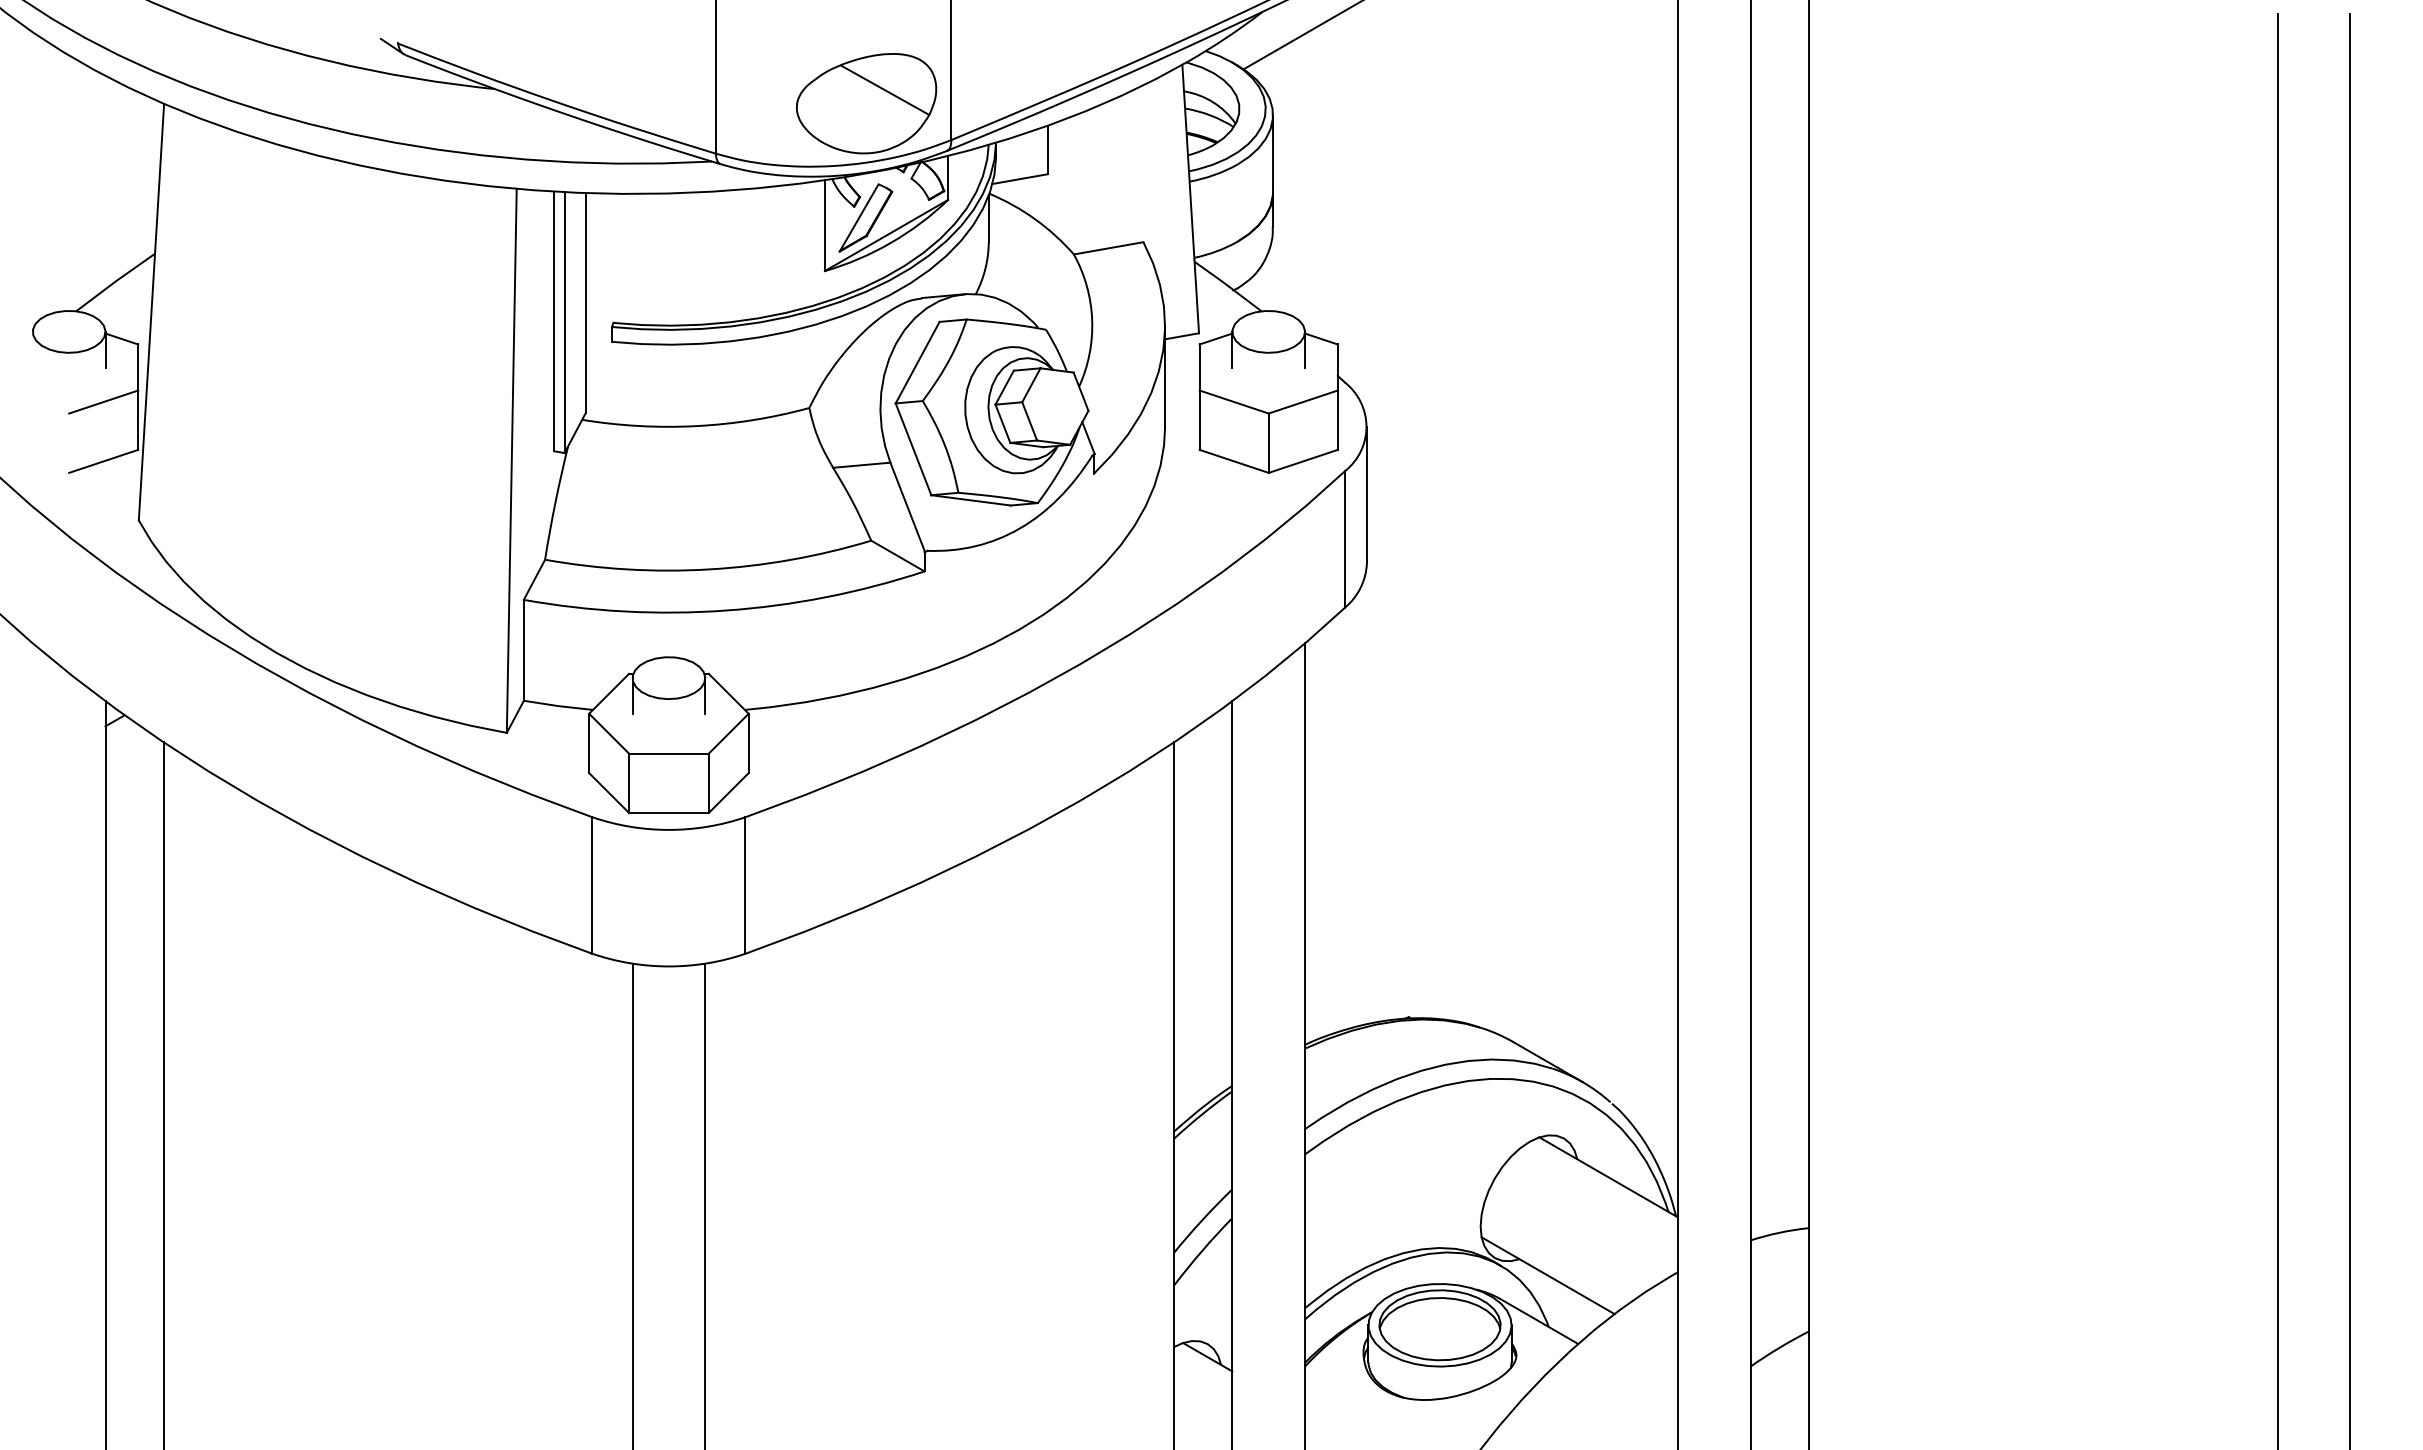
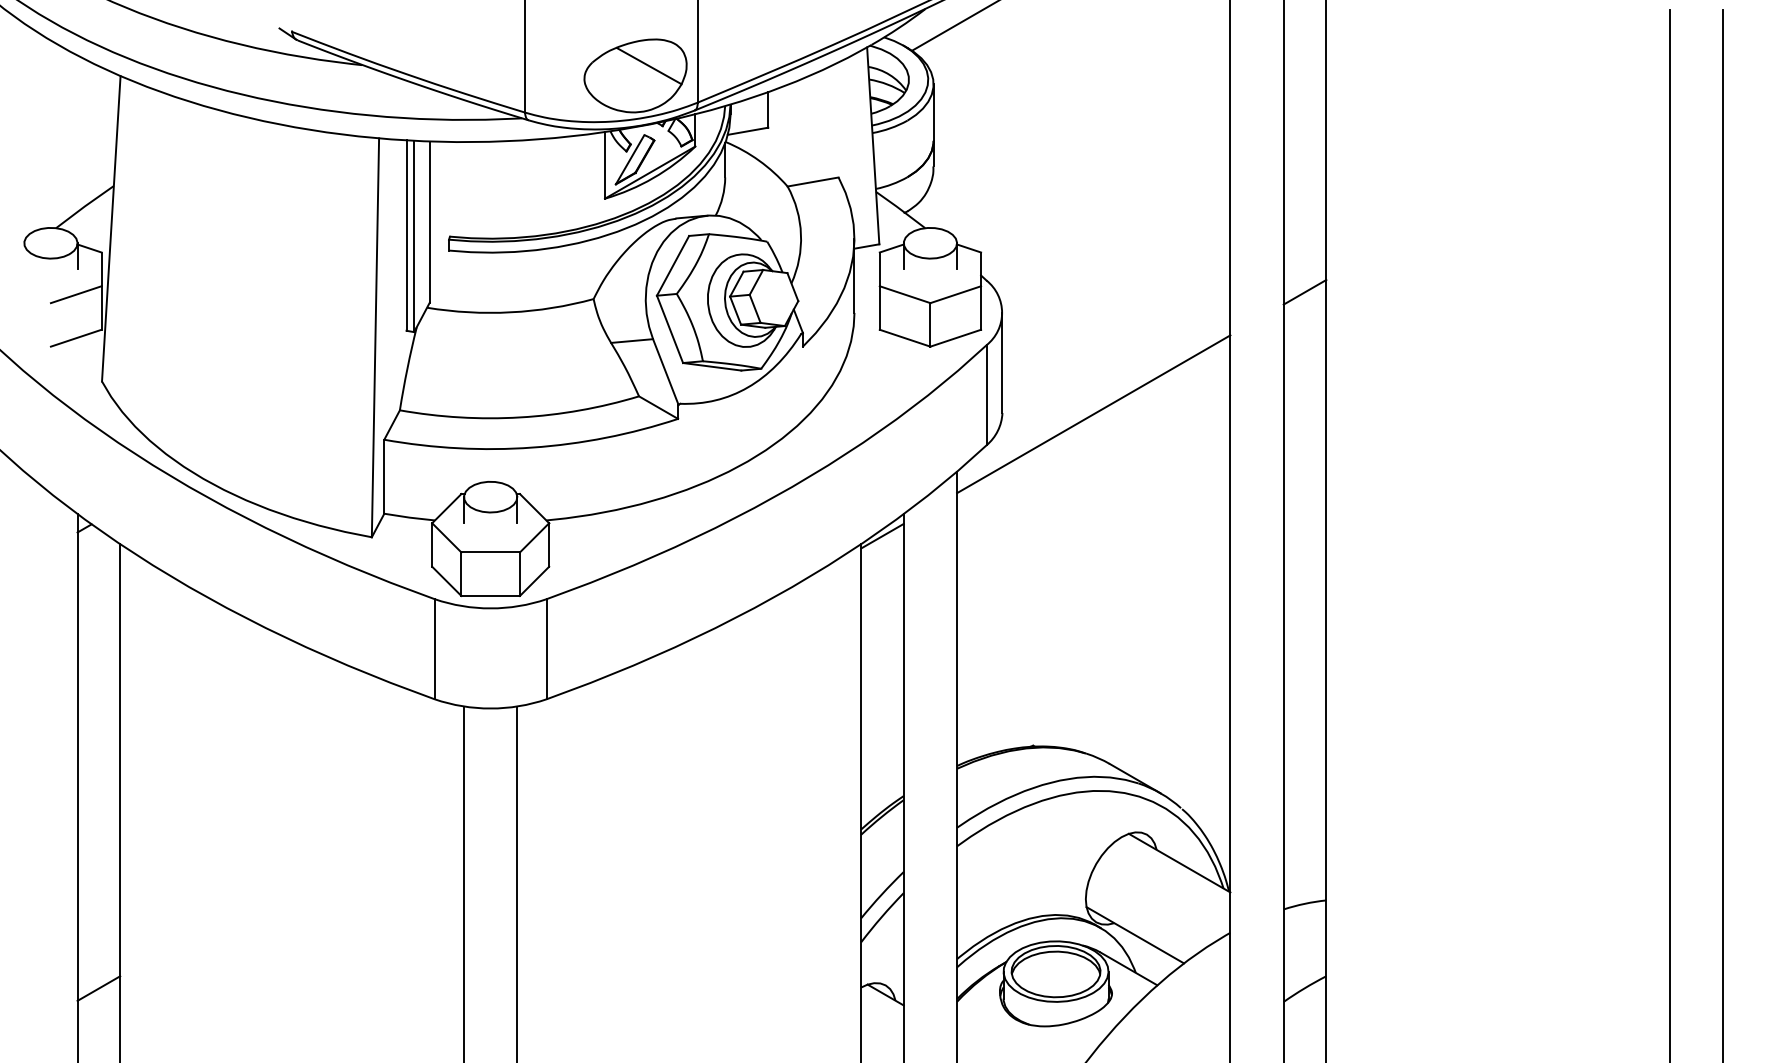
line: (1779, 398) -> (1304, 292), added
line: (1491, 564) -> (1093, 413), added
line: (1203, 731) -> (882, 536), added
line: (134, 1348) -> (98, 988), added

